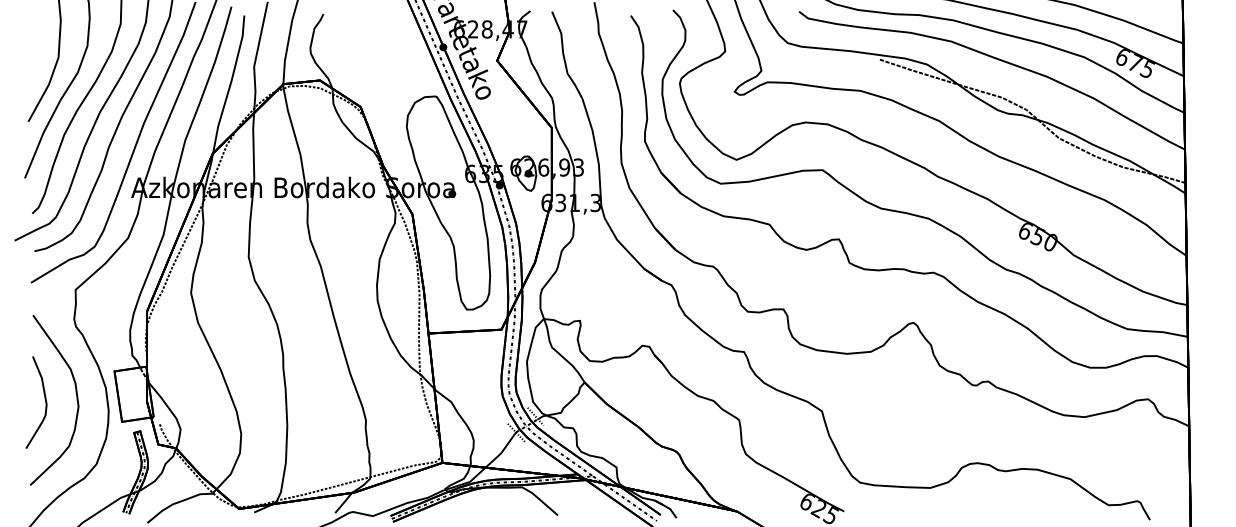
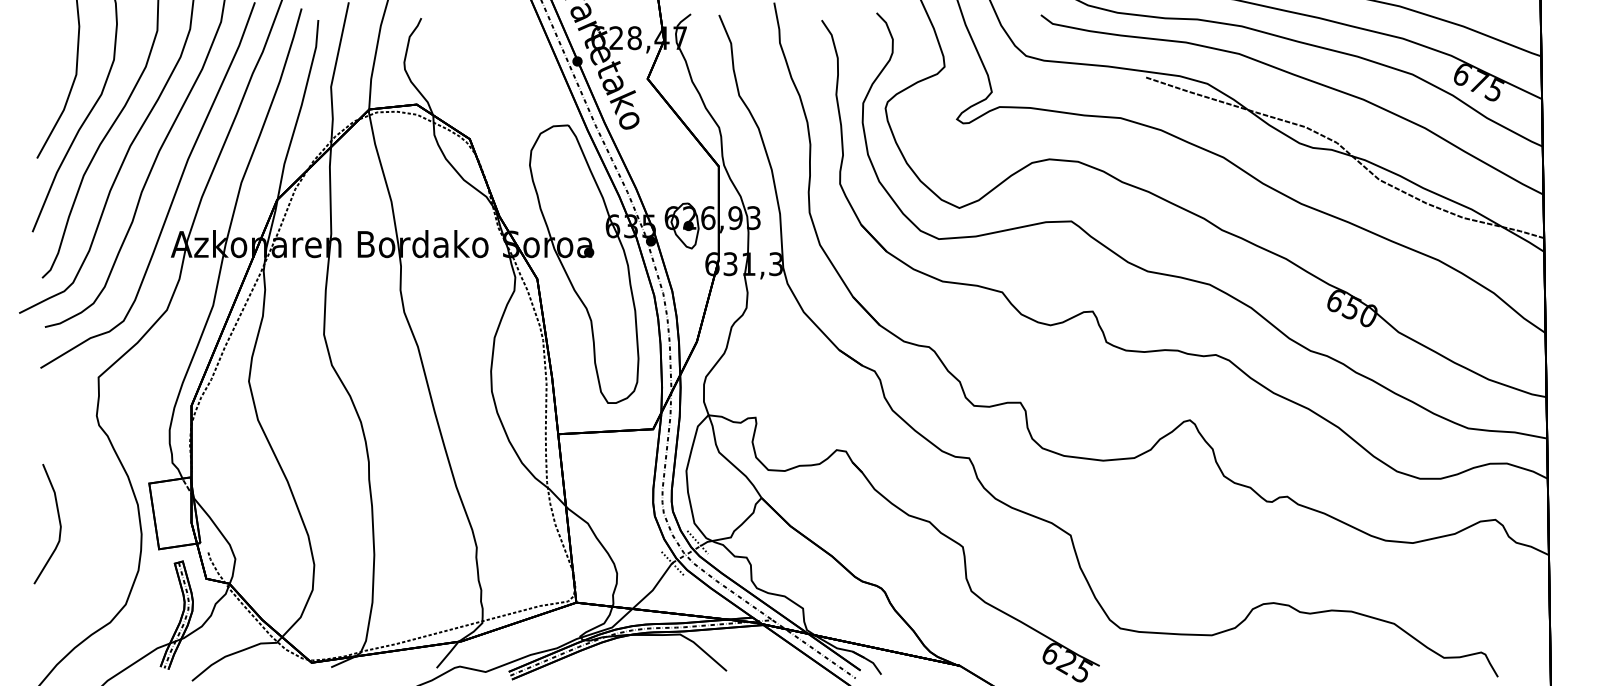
curve: (76, 396) -> (99, 516), removed

